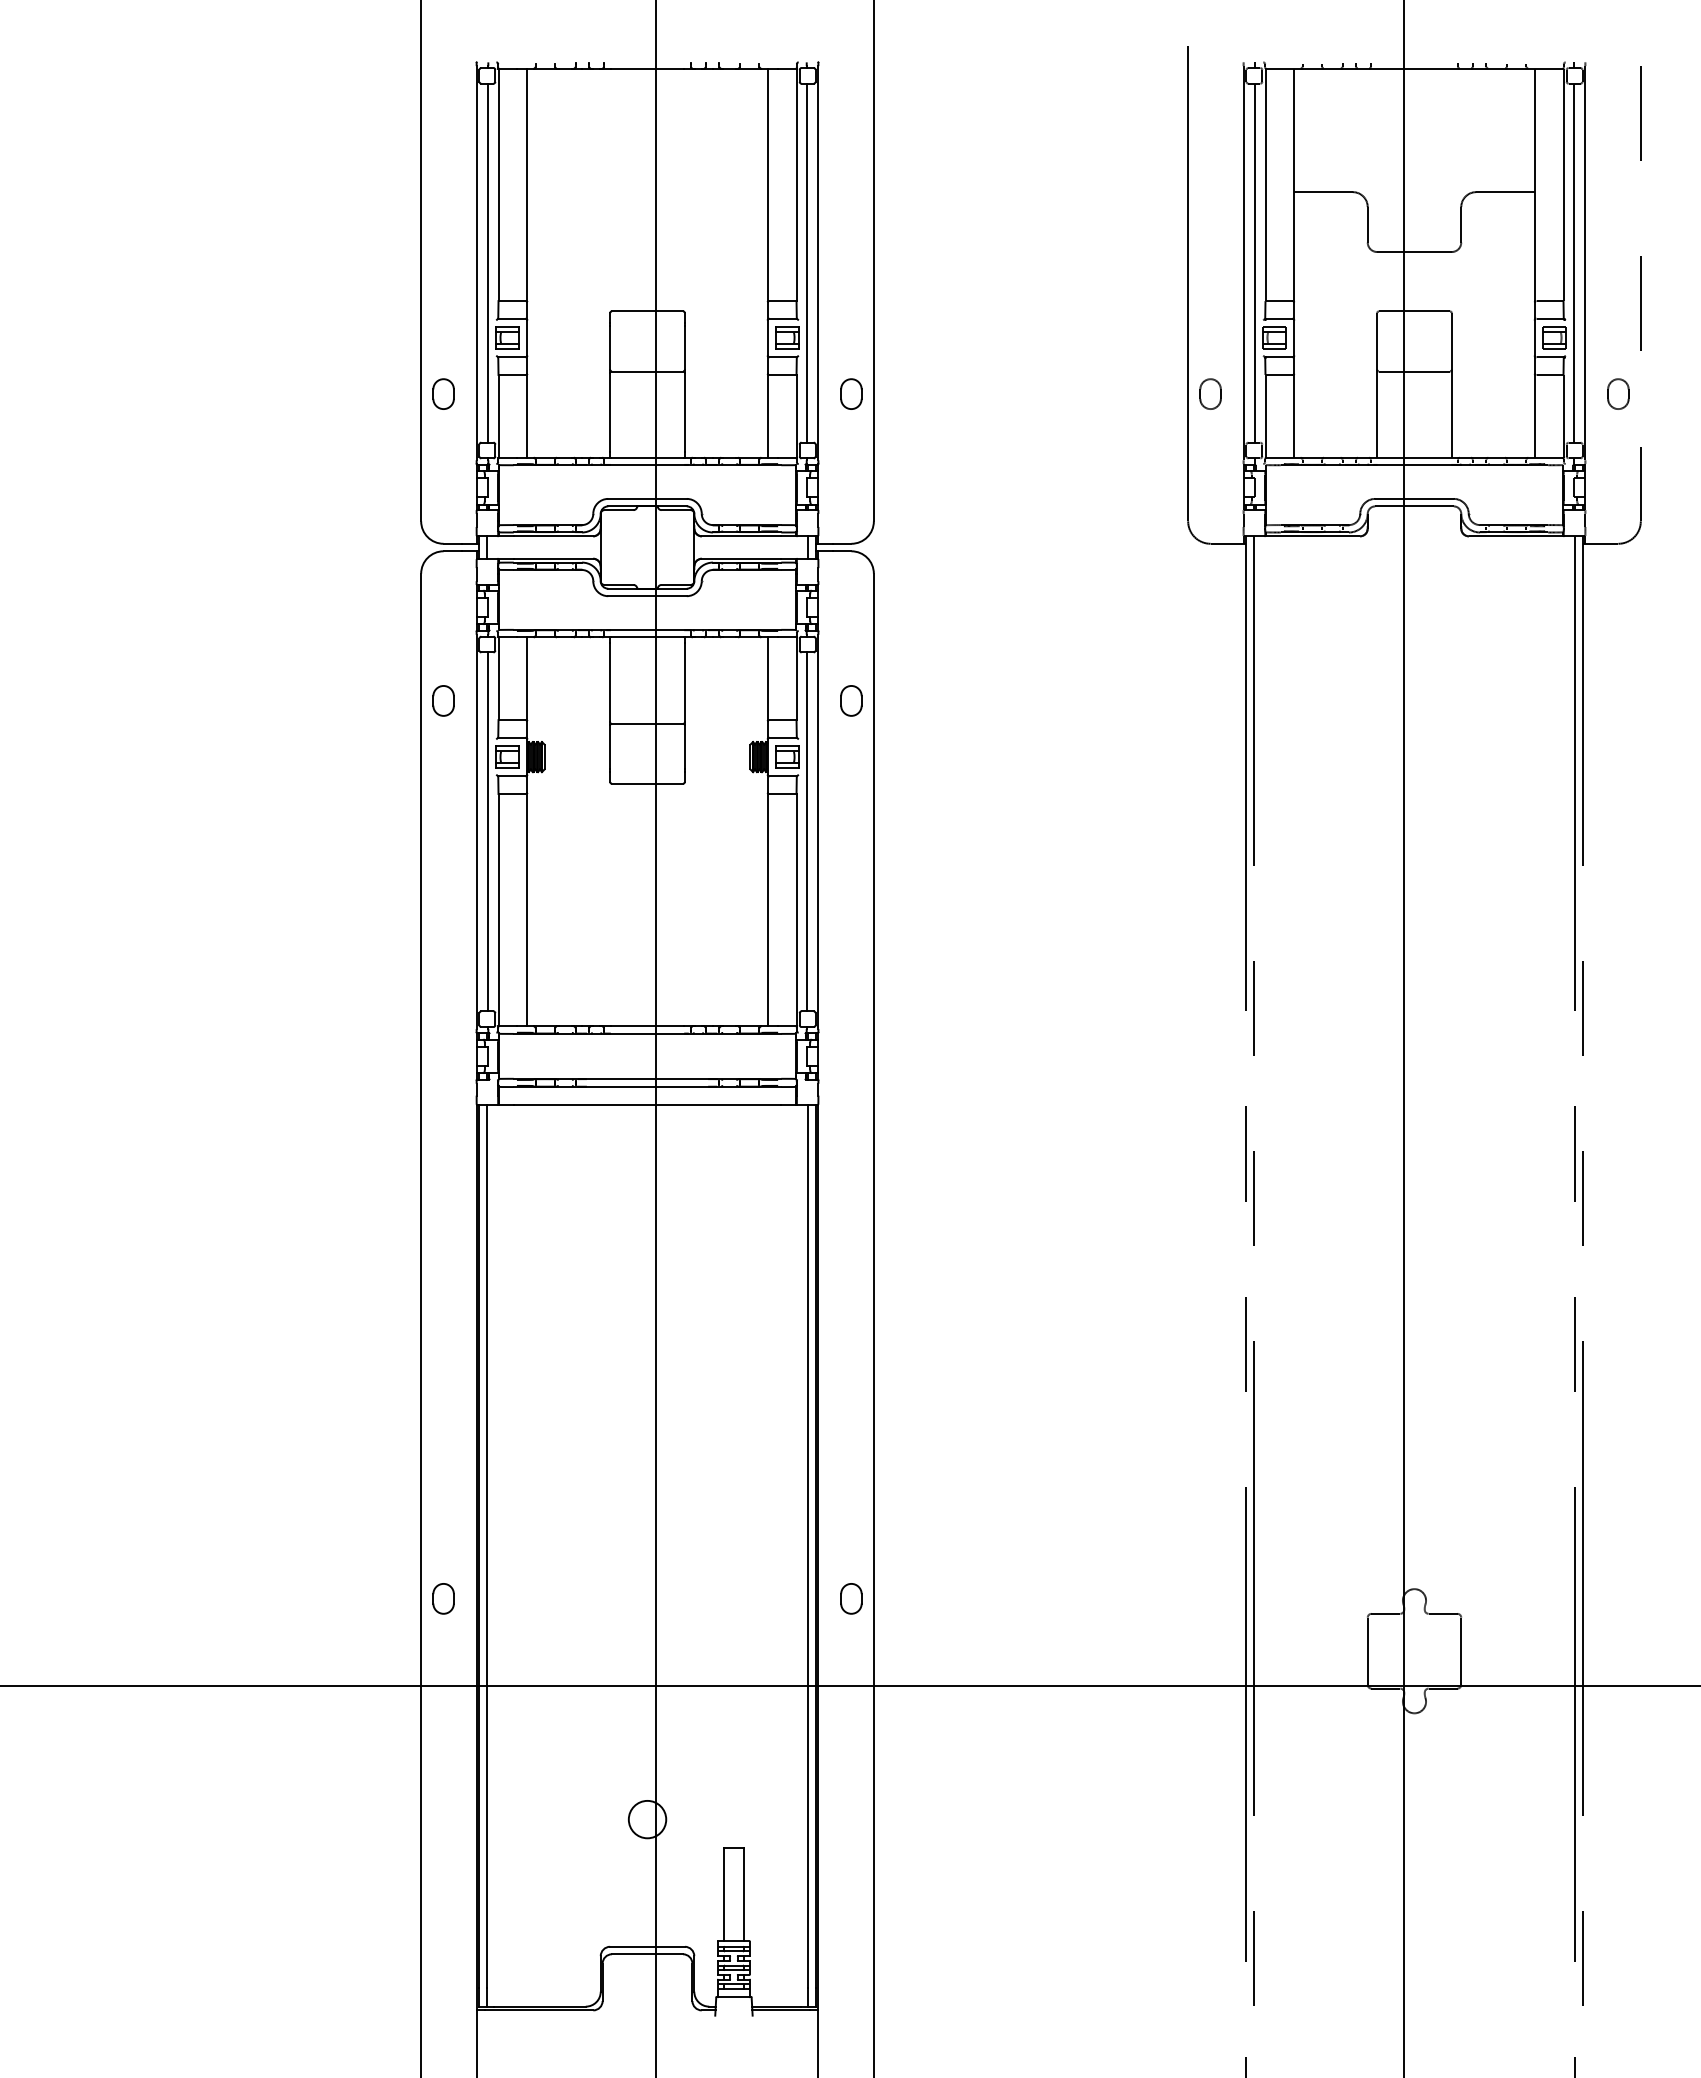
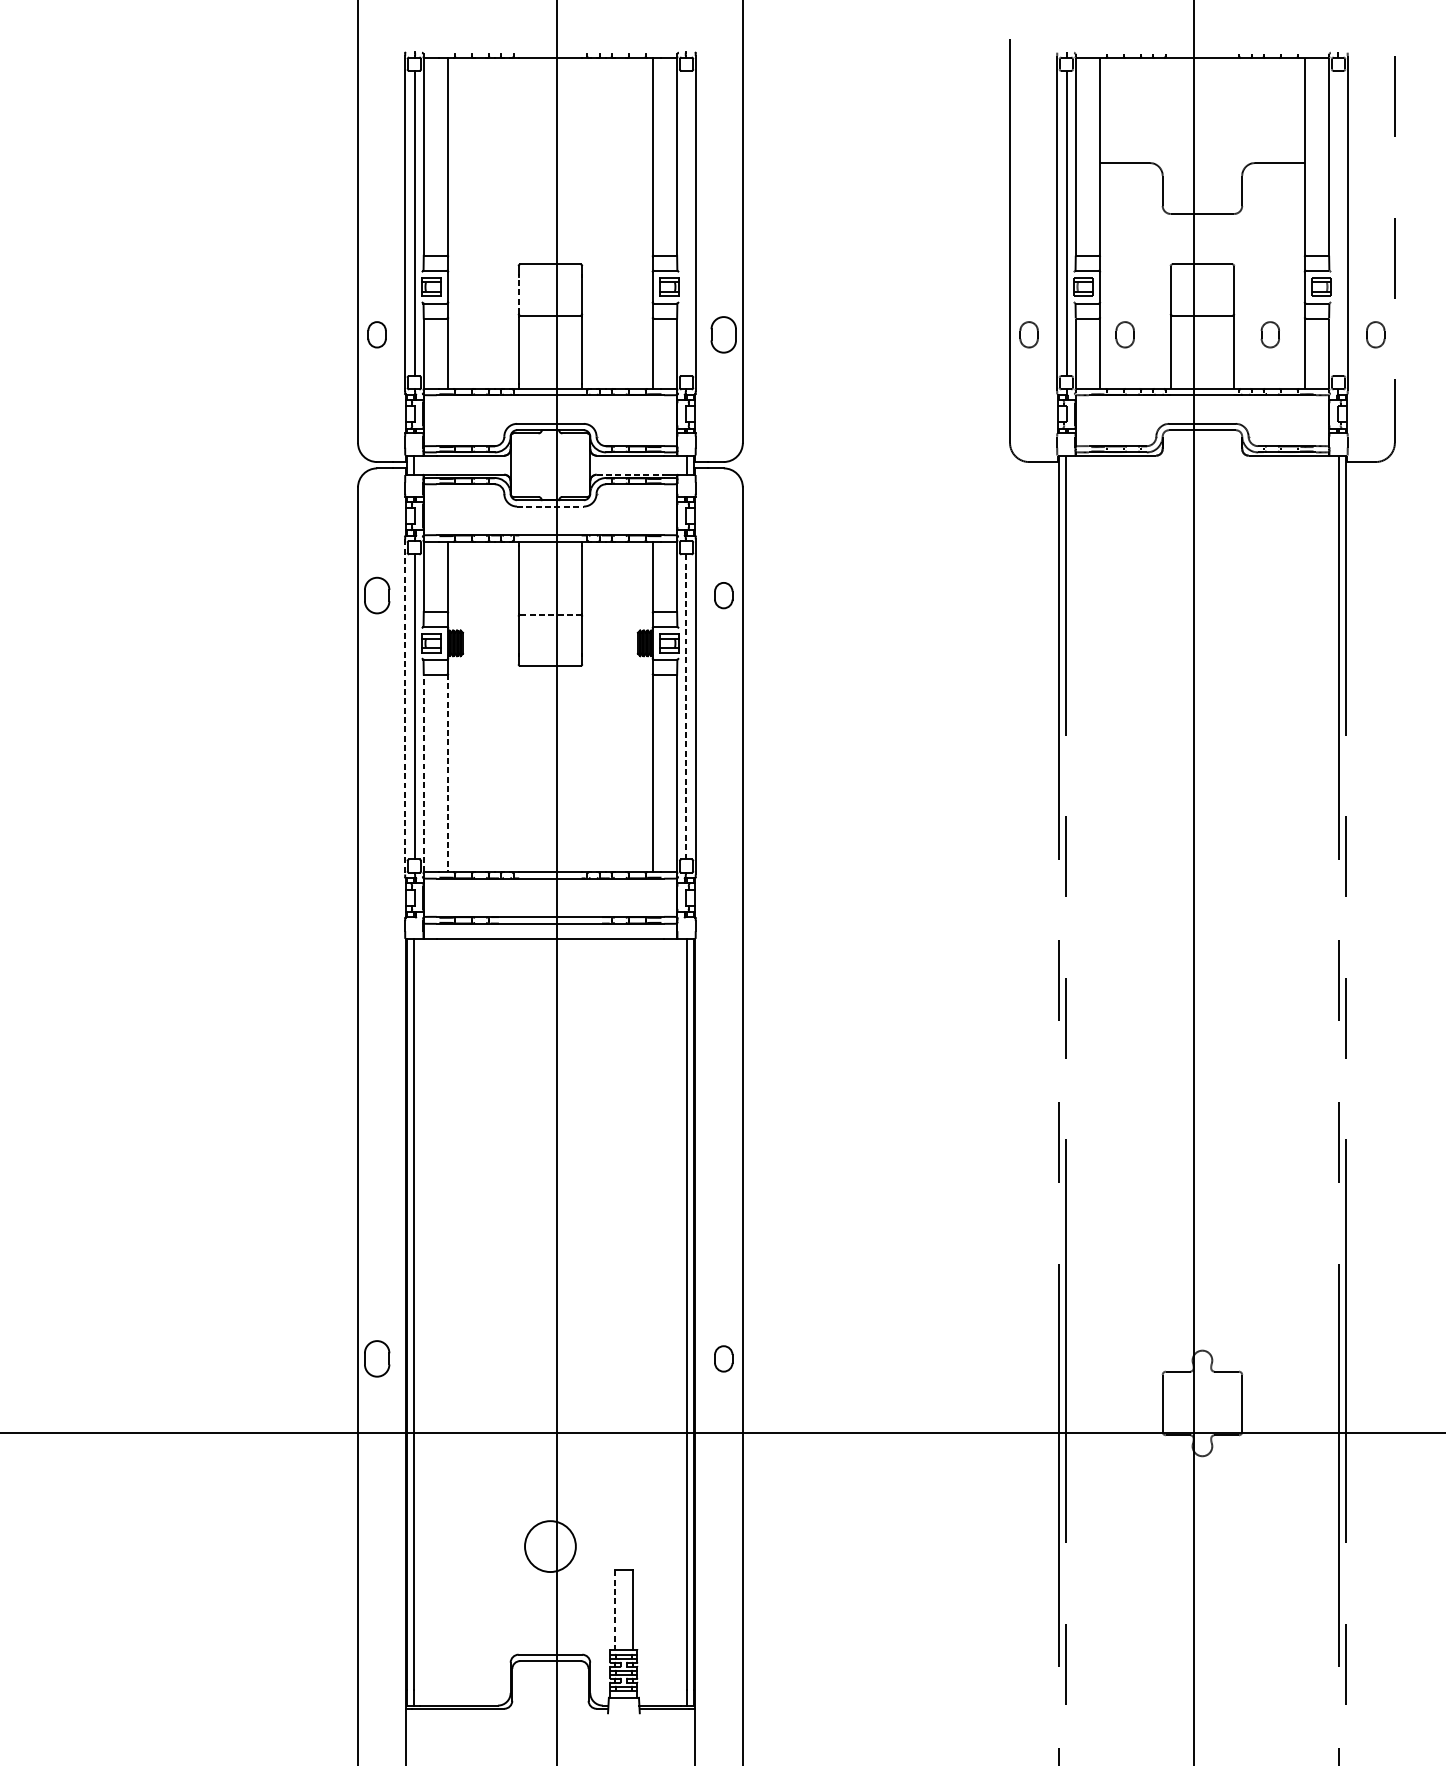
line: (806, 262) -> (685, 222), removed
line: (1573, 262) -> (1337, 222), removed
line: (610, 347) -> (518, 295), solid -> dashed
part: (851, 393) -> (723, 334), size x1.4
part: (1323, 393) -> (1125, 334), added
part: (1494, 393) -> (1270, 334), added
line: (741, 558) -> (630, 474), solid -> dashed
line: (648, 596) -> (551, 506), solid -> dashed
part: (443, 700) -> (377, 595), size x1.4
line: (647, 723) -> (550, 614), solid -> dashed
line: (476, 832) -> (405, 707), solid -> dashed
line: (806, 832) -> (685, 707), solid -> dashed
line: (498, 909) -> (423, 772), solid -> dashed
line: (527, 909) -> (448, 772), solid -> dashed
part: (443, 1598) -> (377, 1358), size x1.4
circle: (647, 1819) -> (550, 1546), size x1.6
line: (723, 1894) -> (615, 1610), solid -> dashed

